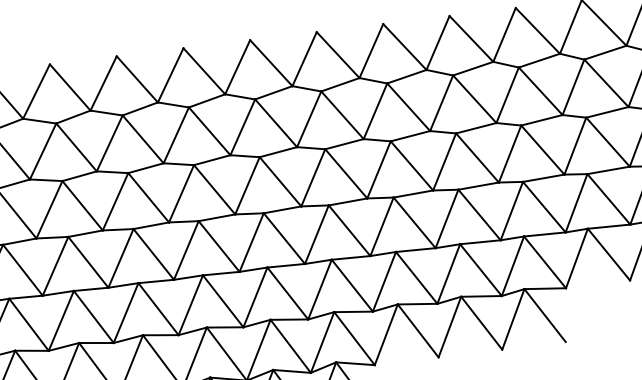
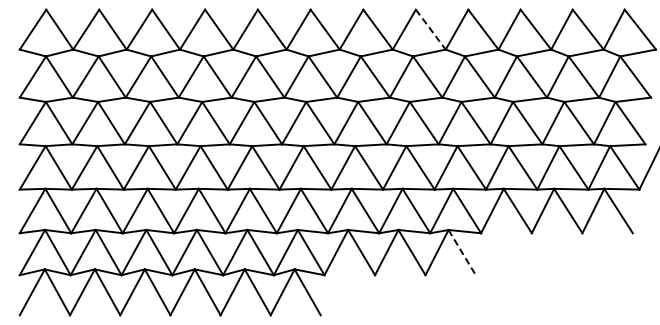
line: (471, 38) -> (430, 29), solid -> dashed
line: (545, 316) -> (462, 253), solid -> dashed

